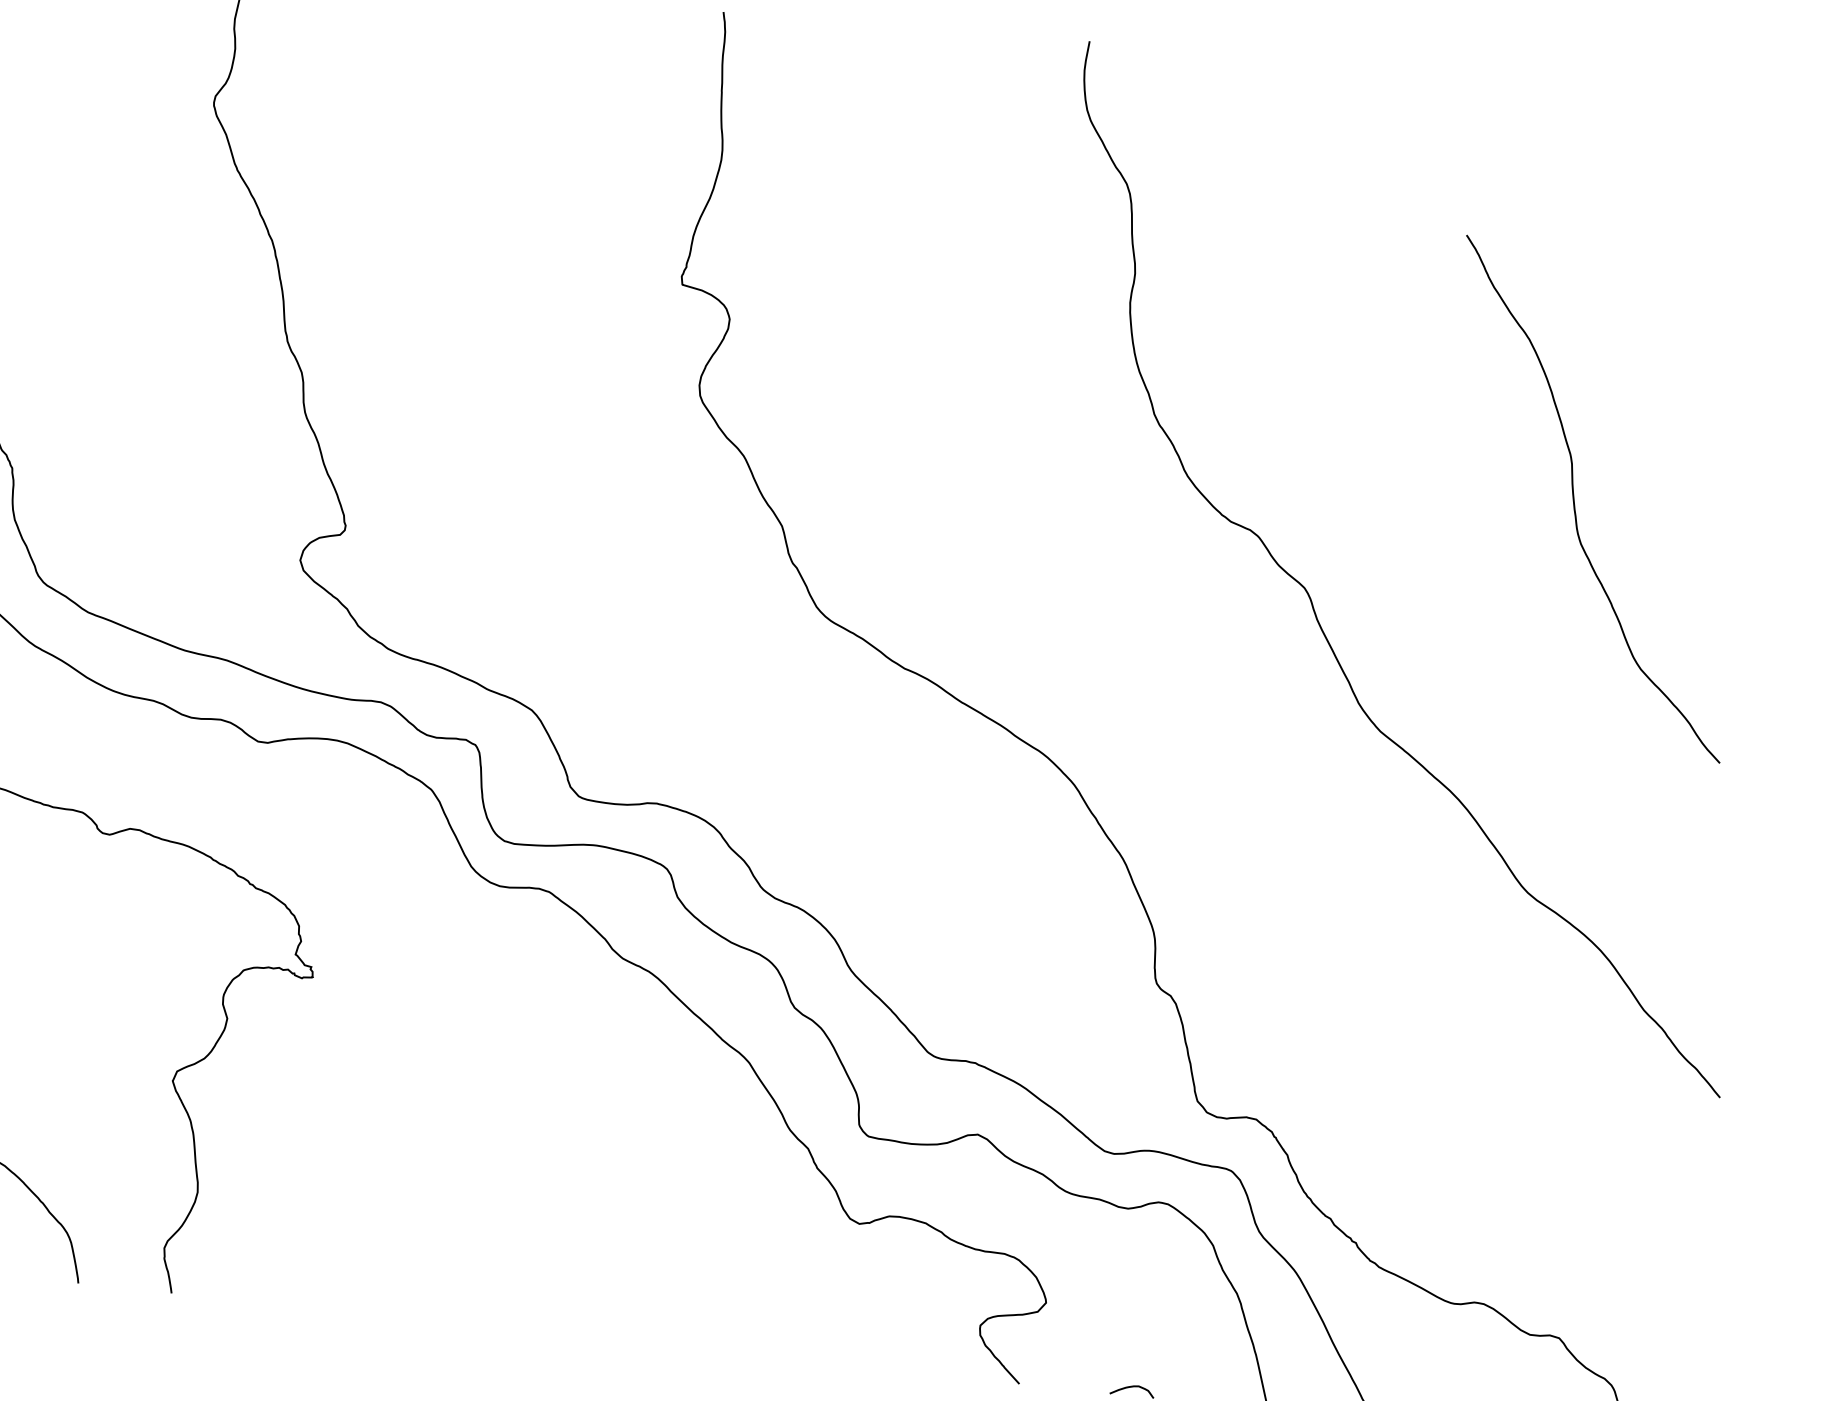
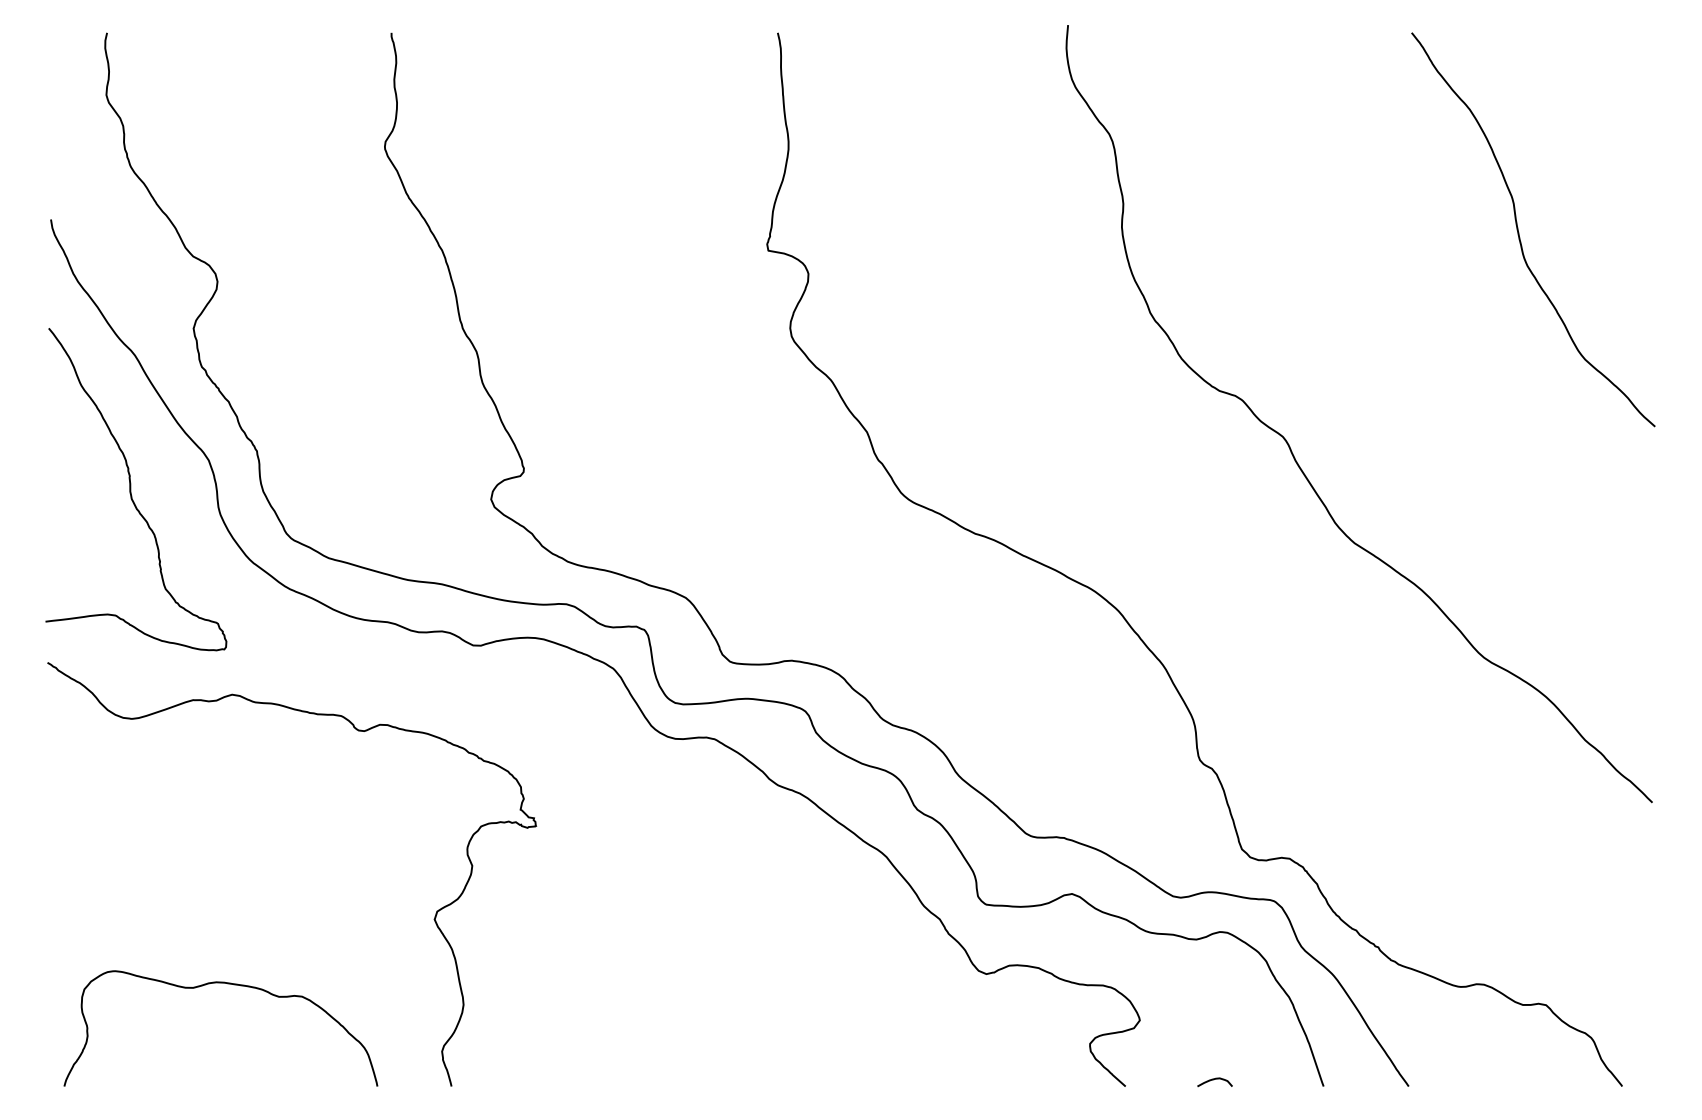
curve: (1575, 500) -> (1519, 232), moved

